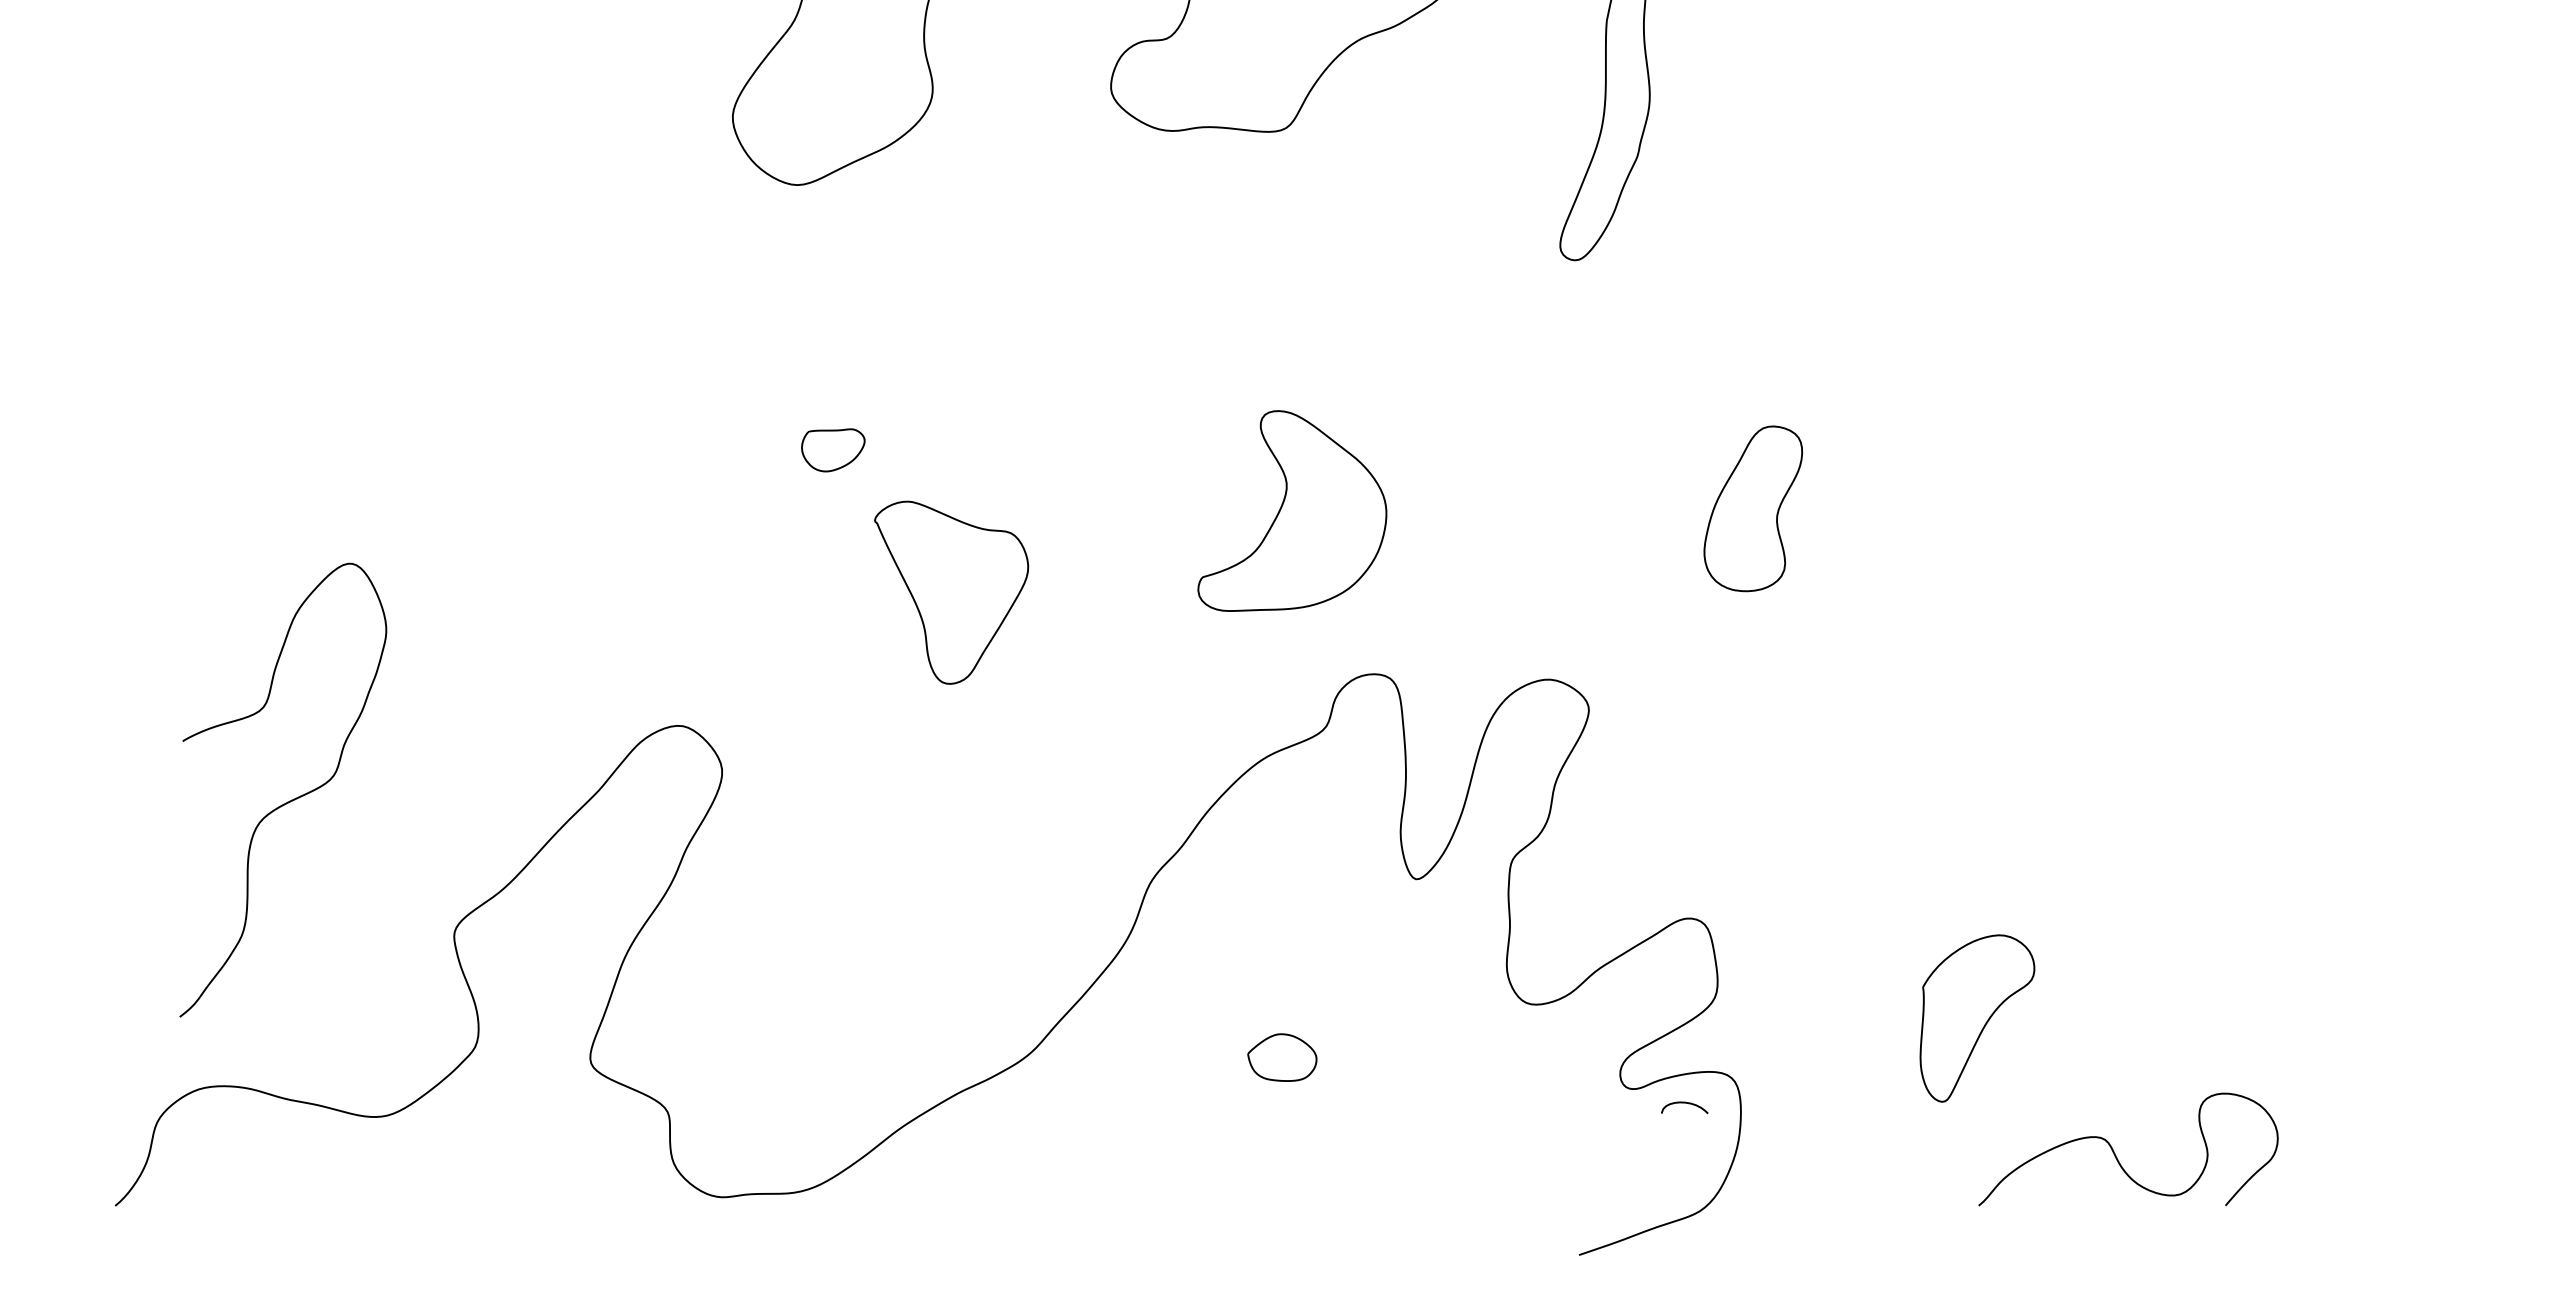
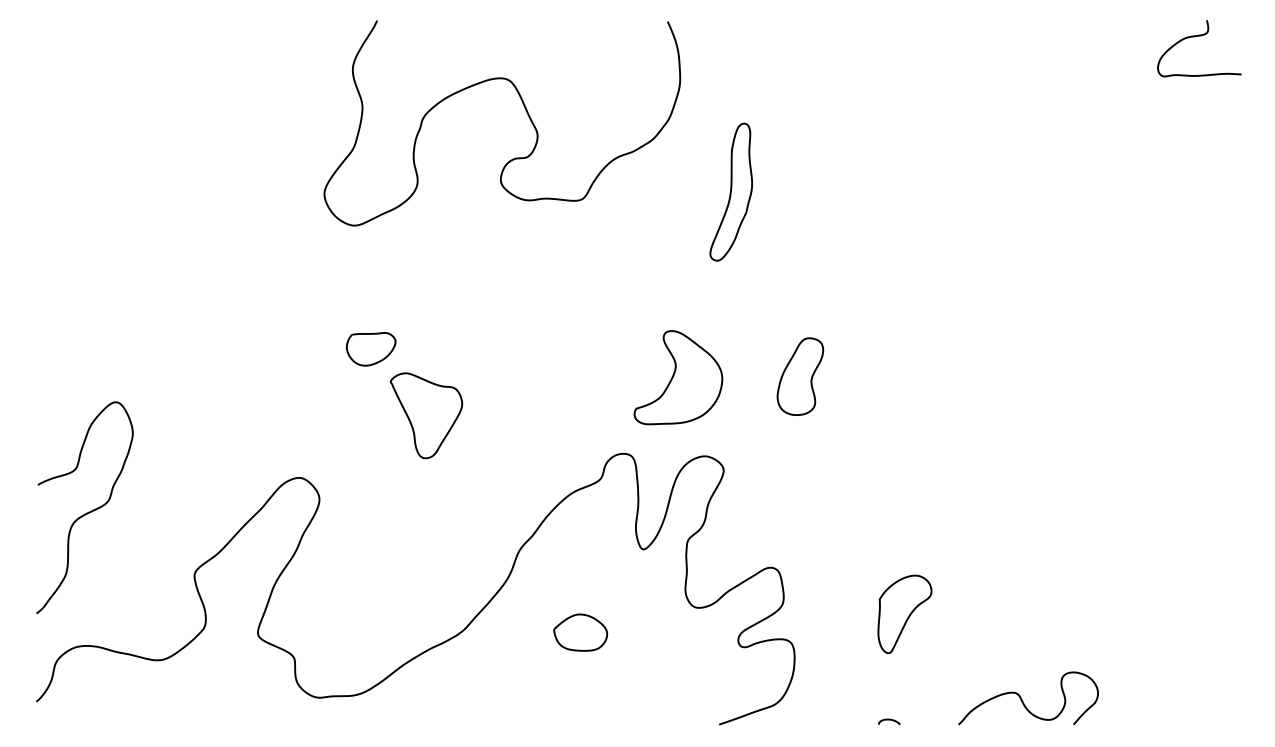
part: (833, 450) -> (371, 349), size x1.67
part: (1292, 510) -> (678, 377), moved
curve: (286, 800) -> (86, 512), moved
part: (1281, 1057) -> (580, 632), size x1.67
curve: (1684, 1104) -> (889, 720), moved
curve: (2118, 1156) -> (1023, 701), moved

